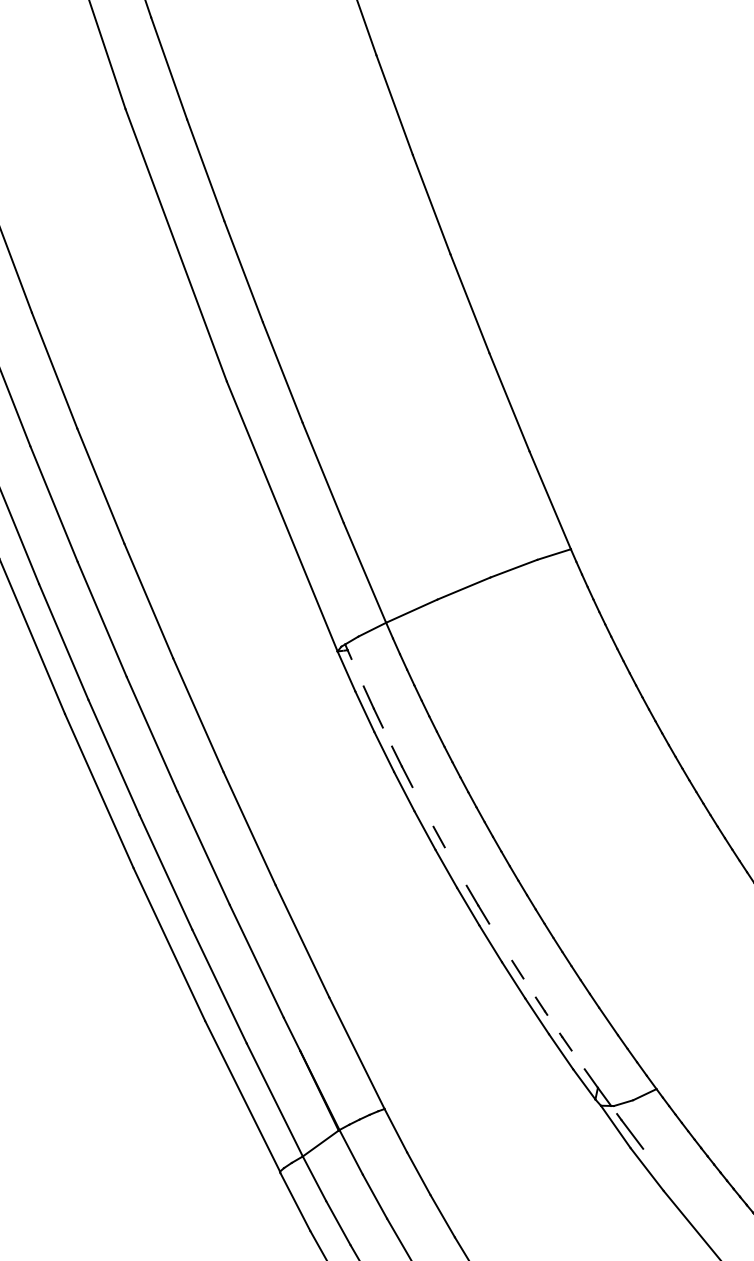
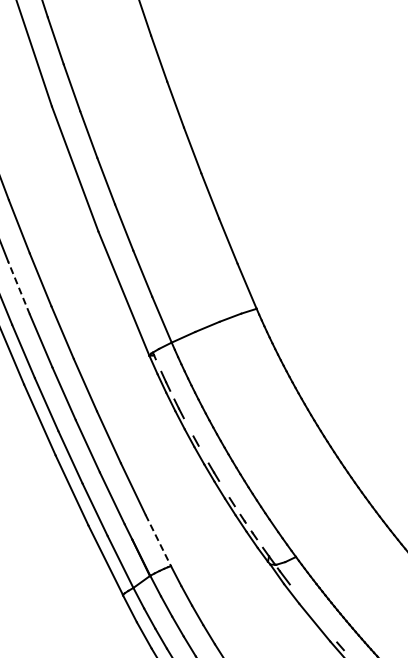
line: (54, 505) -> (19, 288), solid -> dashed
line: (357, 1053) -> (158, 540), solid -> dashed

